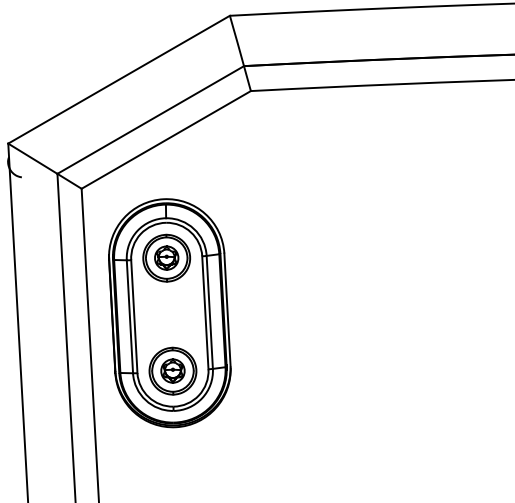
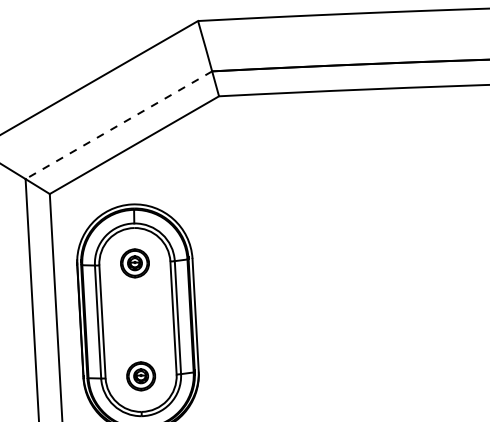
line: (150, 120) -> (118, 125), solid -> dashed
part: (166, 257) -> (134, 262), size x0.6
part: (172, 370) -> (140, 375), size x0.6

